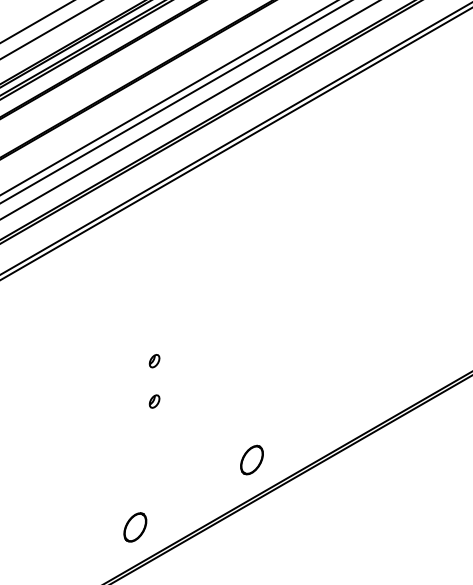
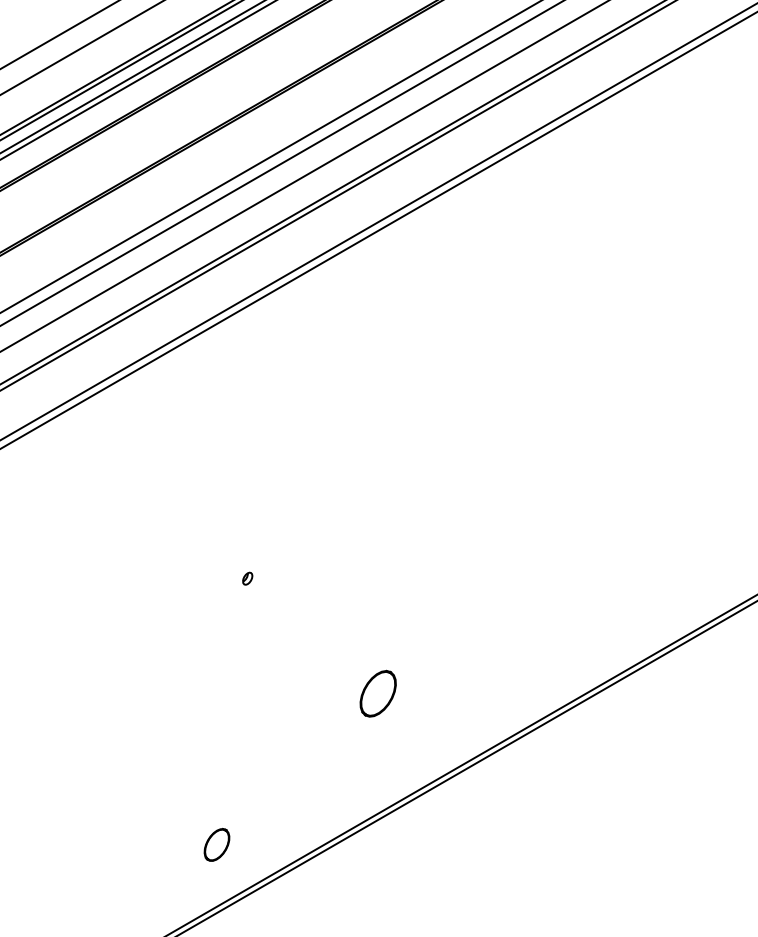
part: (154, 361) -> (247, 579), size x0.6
part: (154, 401) -> (247, 643), removed
part: (251, 459) -> (377, 692), moved
part: (135, 527) -> (217, 845), size x0.7

